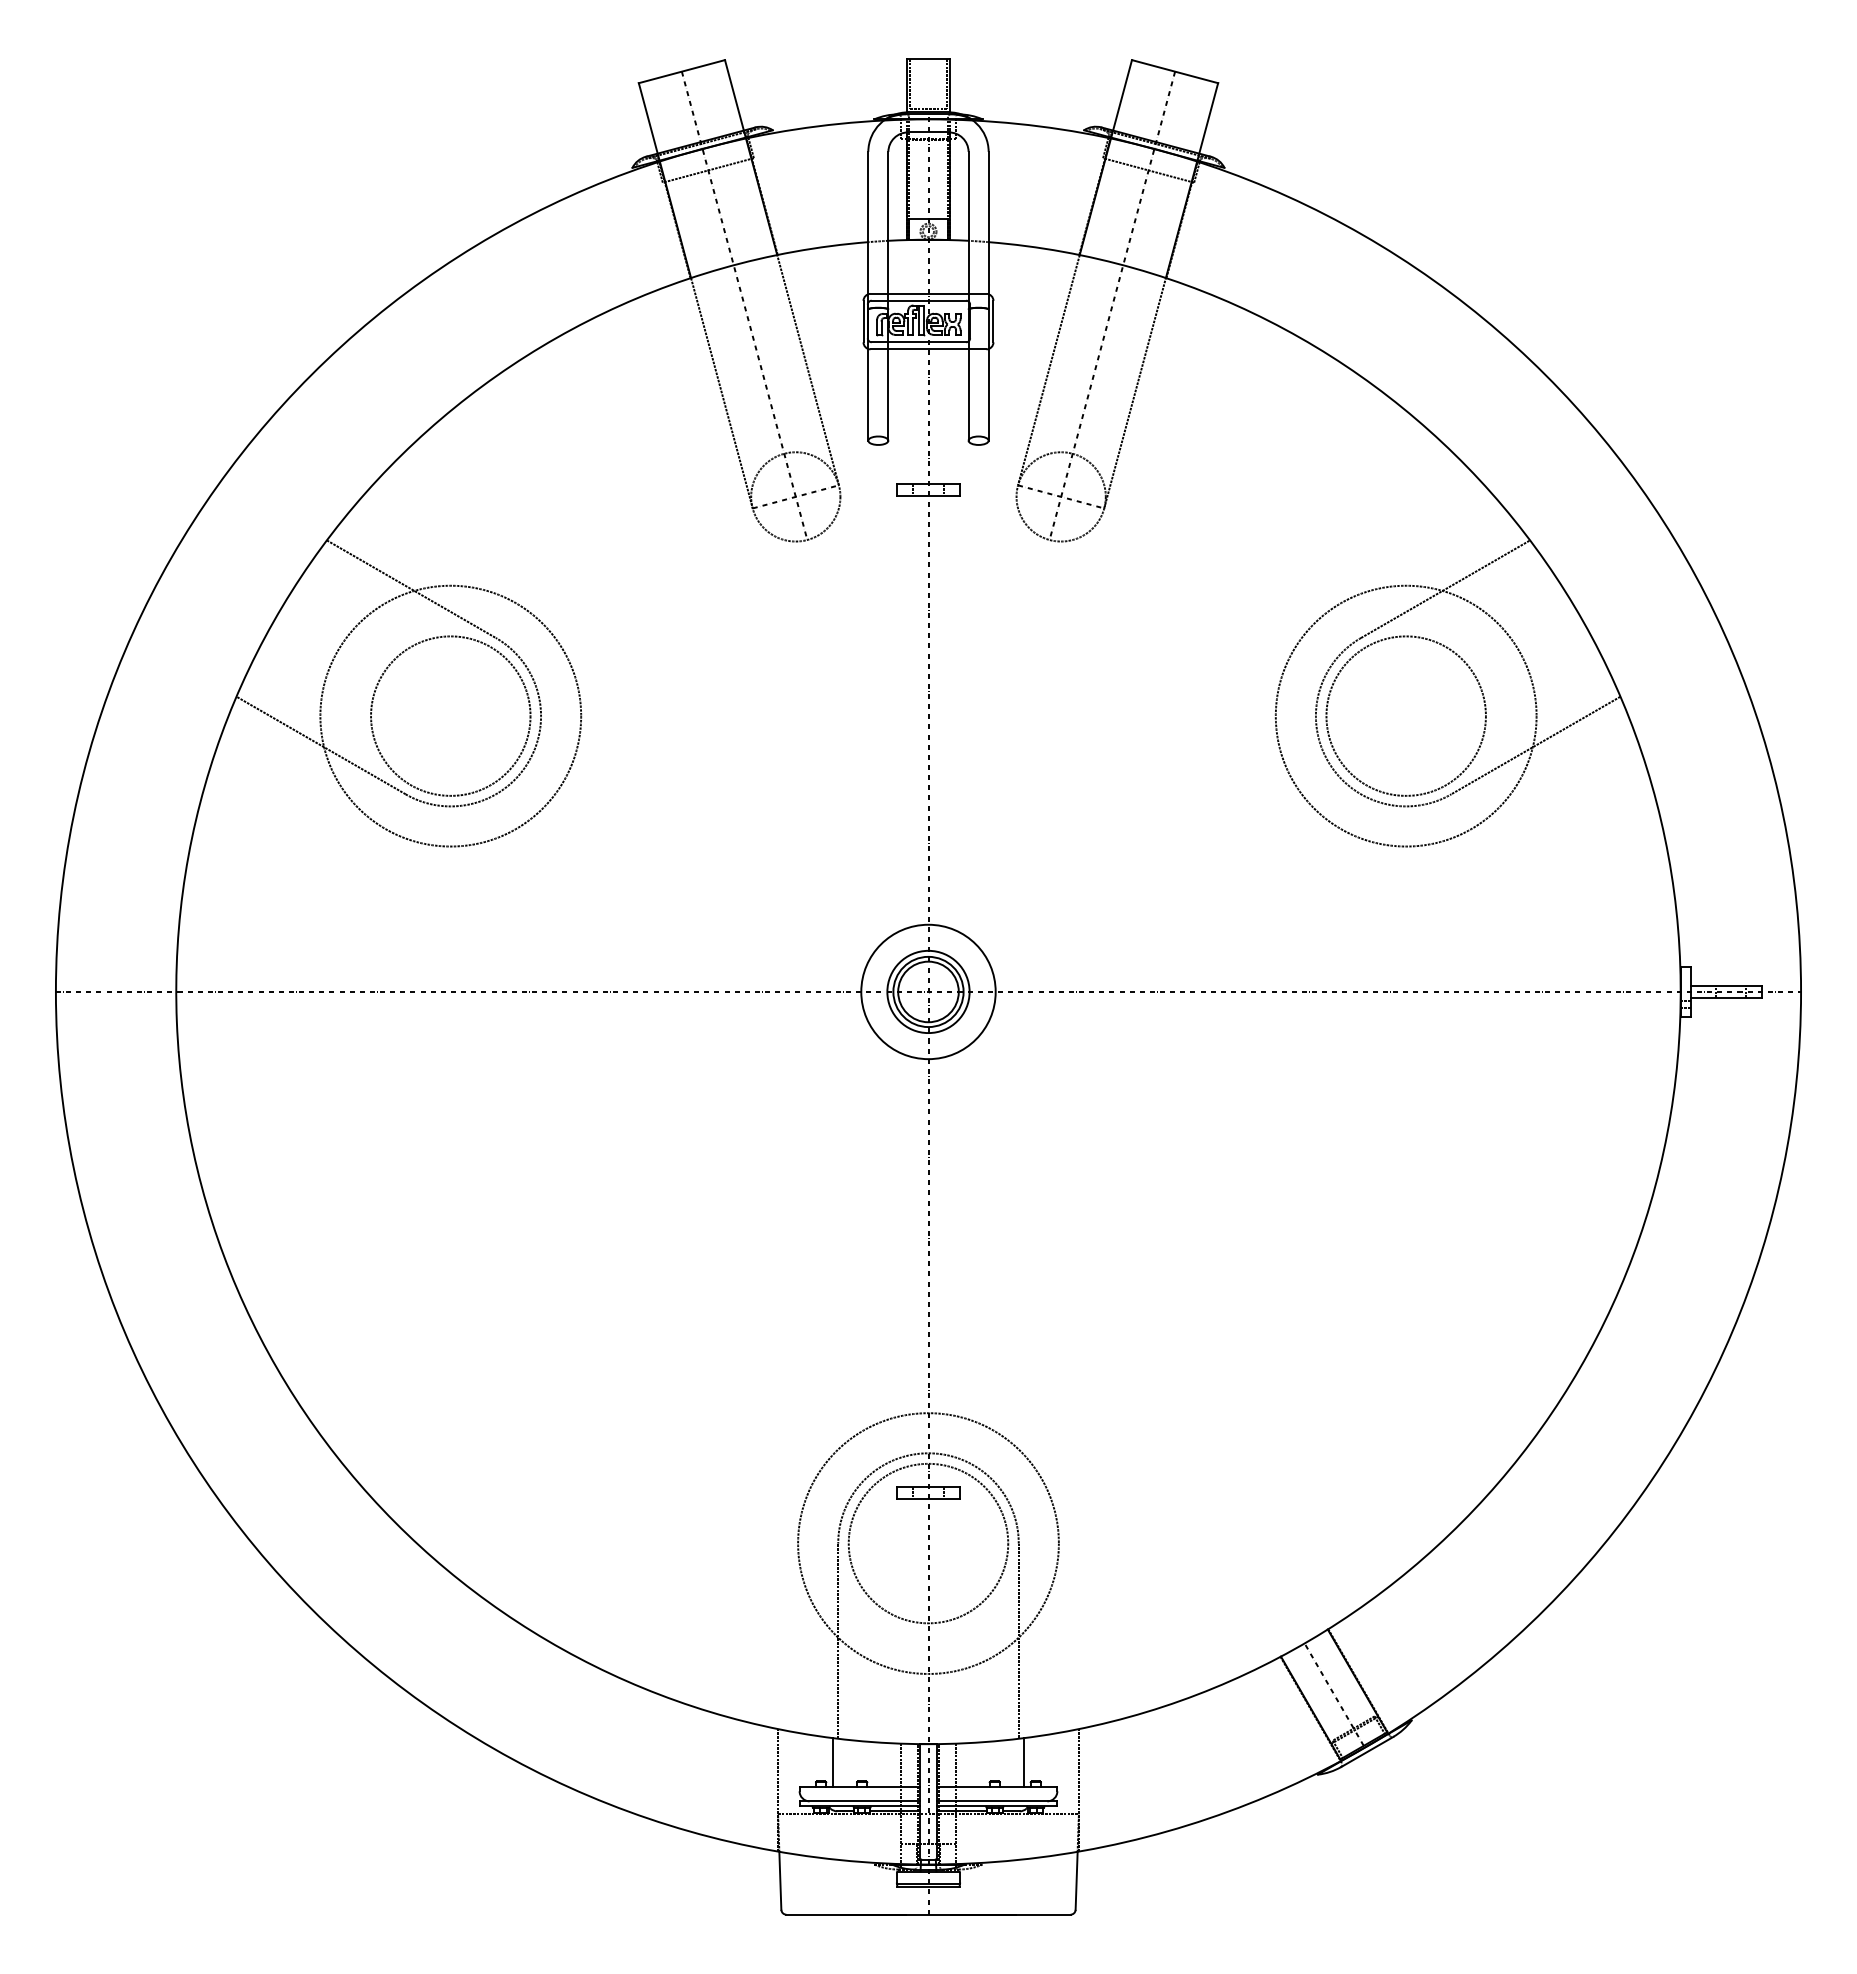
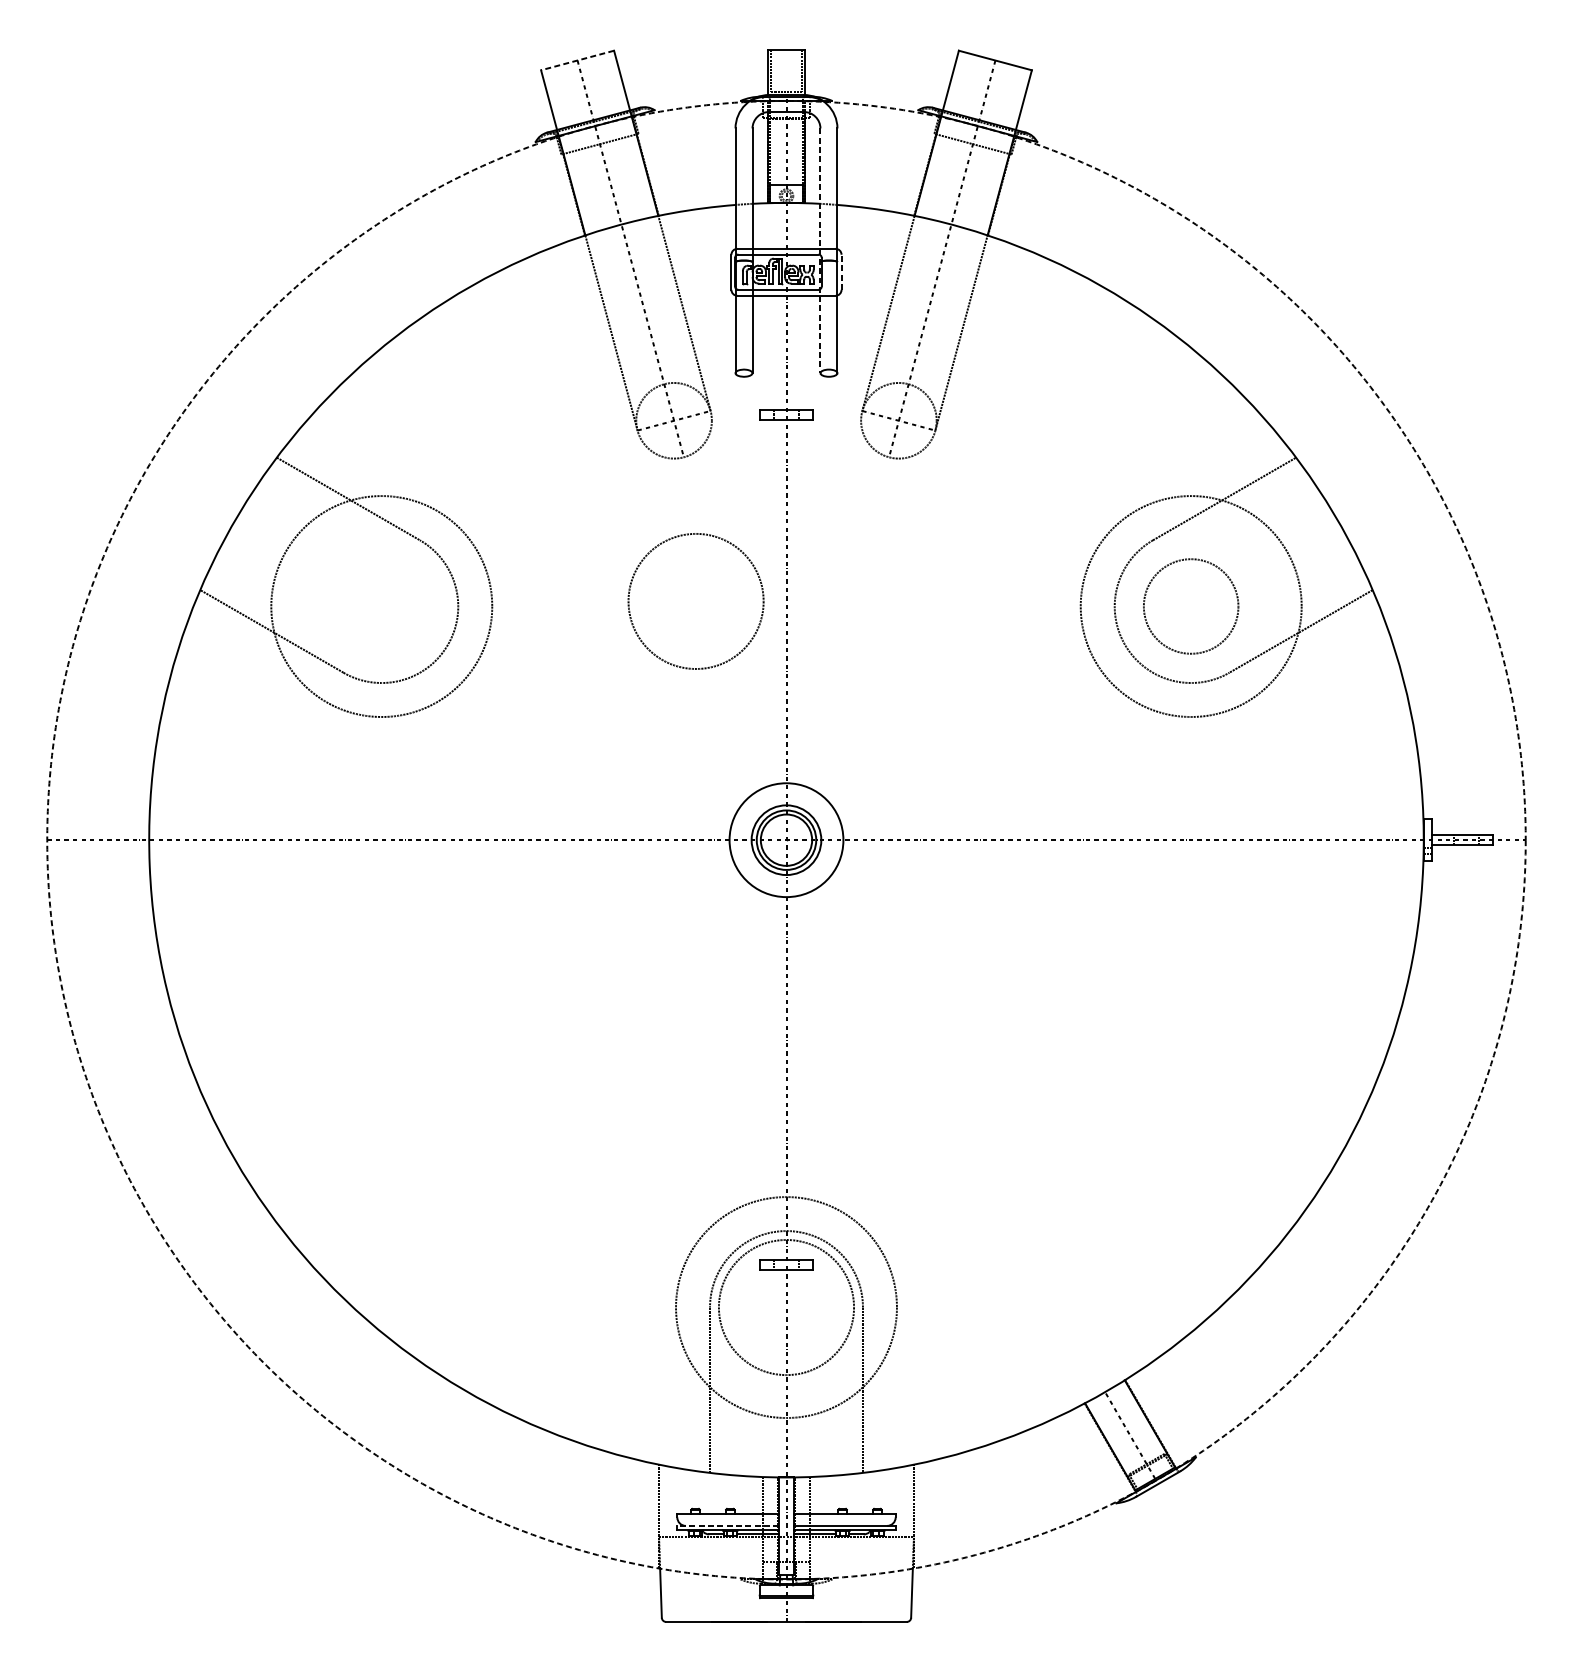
line: (681, 71) -> (577, 60), solid -> dashed
line: (968, 296) -> (820, 251), solid -> dashed
line: (993, 321) -> (841, 272), solid -> dashed
circle: (450, 715) -> (695, 600), moved
circle: (1405, 715) -> (1190, 605), size x0.7
circle: (928, 991) -> (786, 839), solid -> dashed
line: (833, 1762) -> (706, 1493), removed
line: (1023, 1762) -> (866, 1493), removed
line: (859, 1801) -> (728, 1526), solid -> dashed

